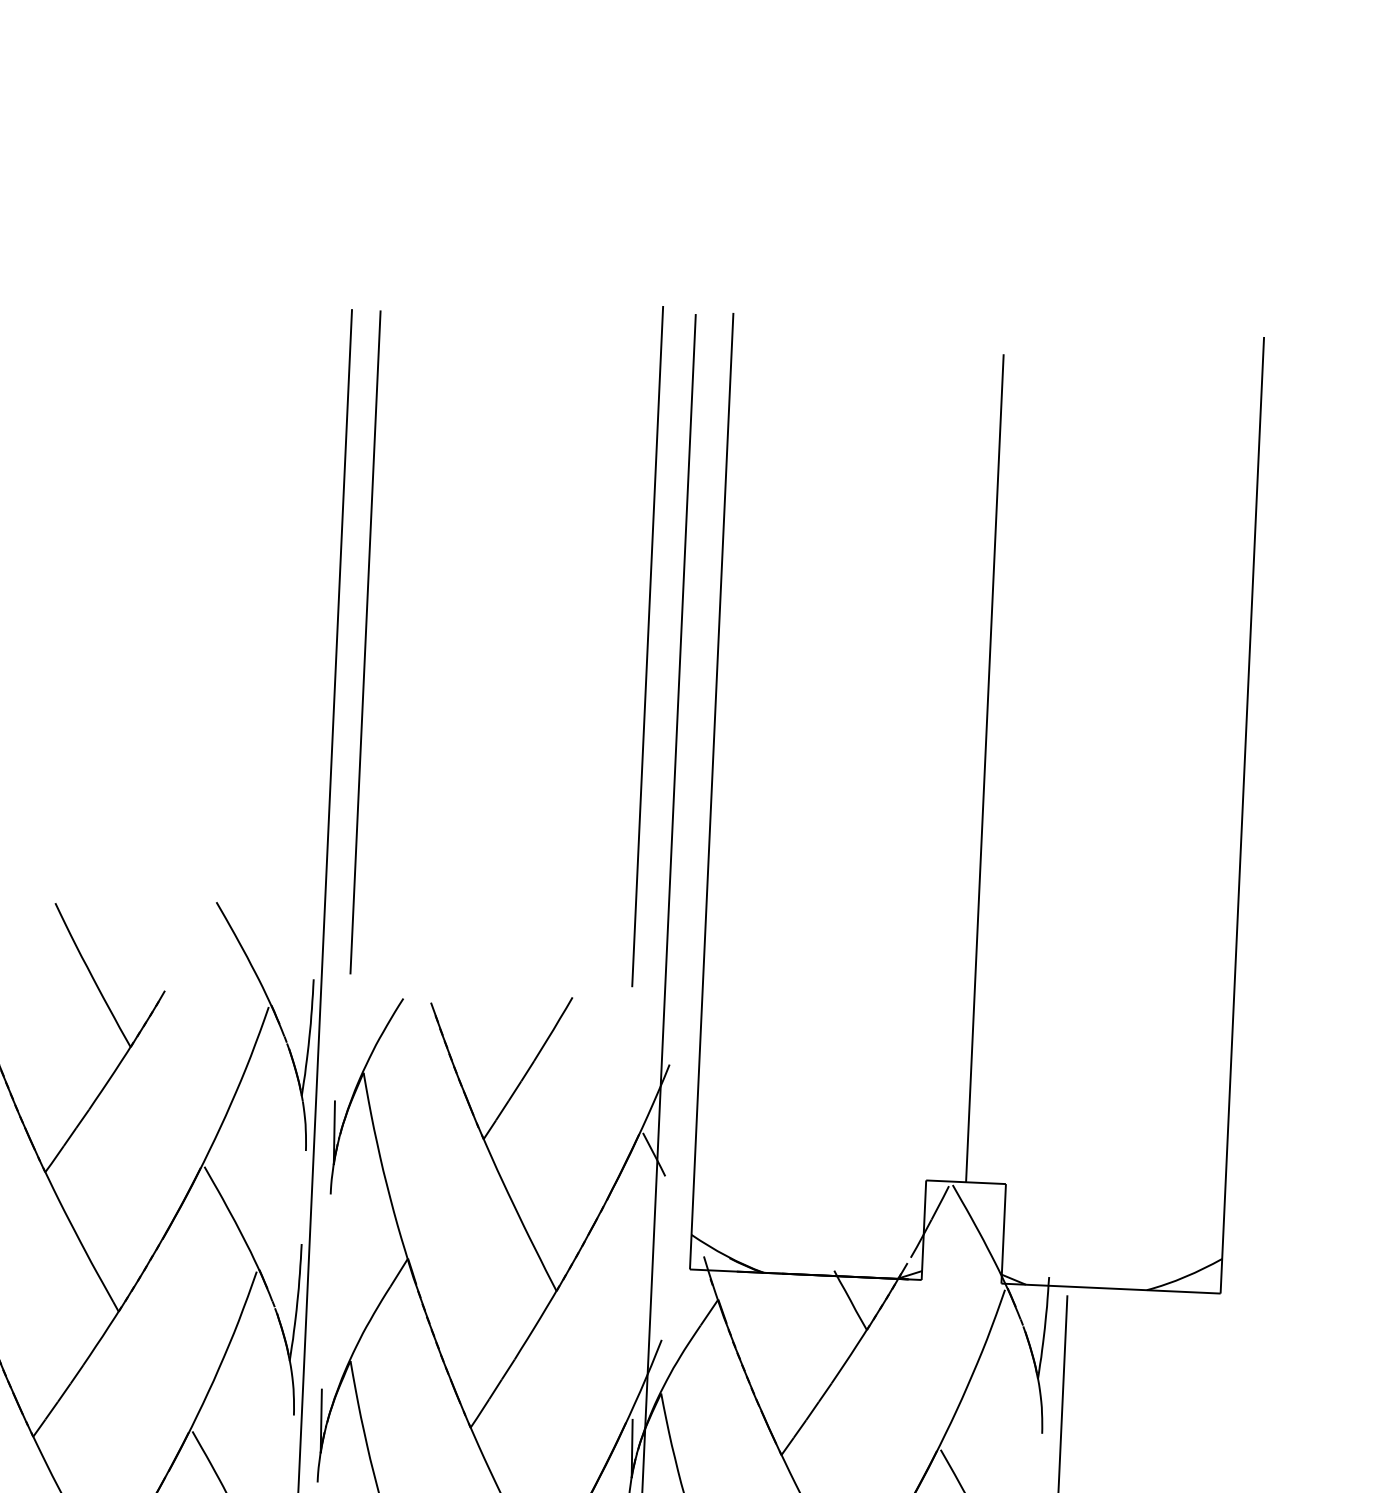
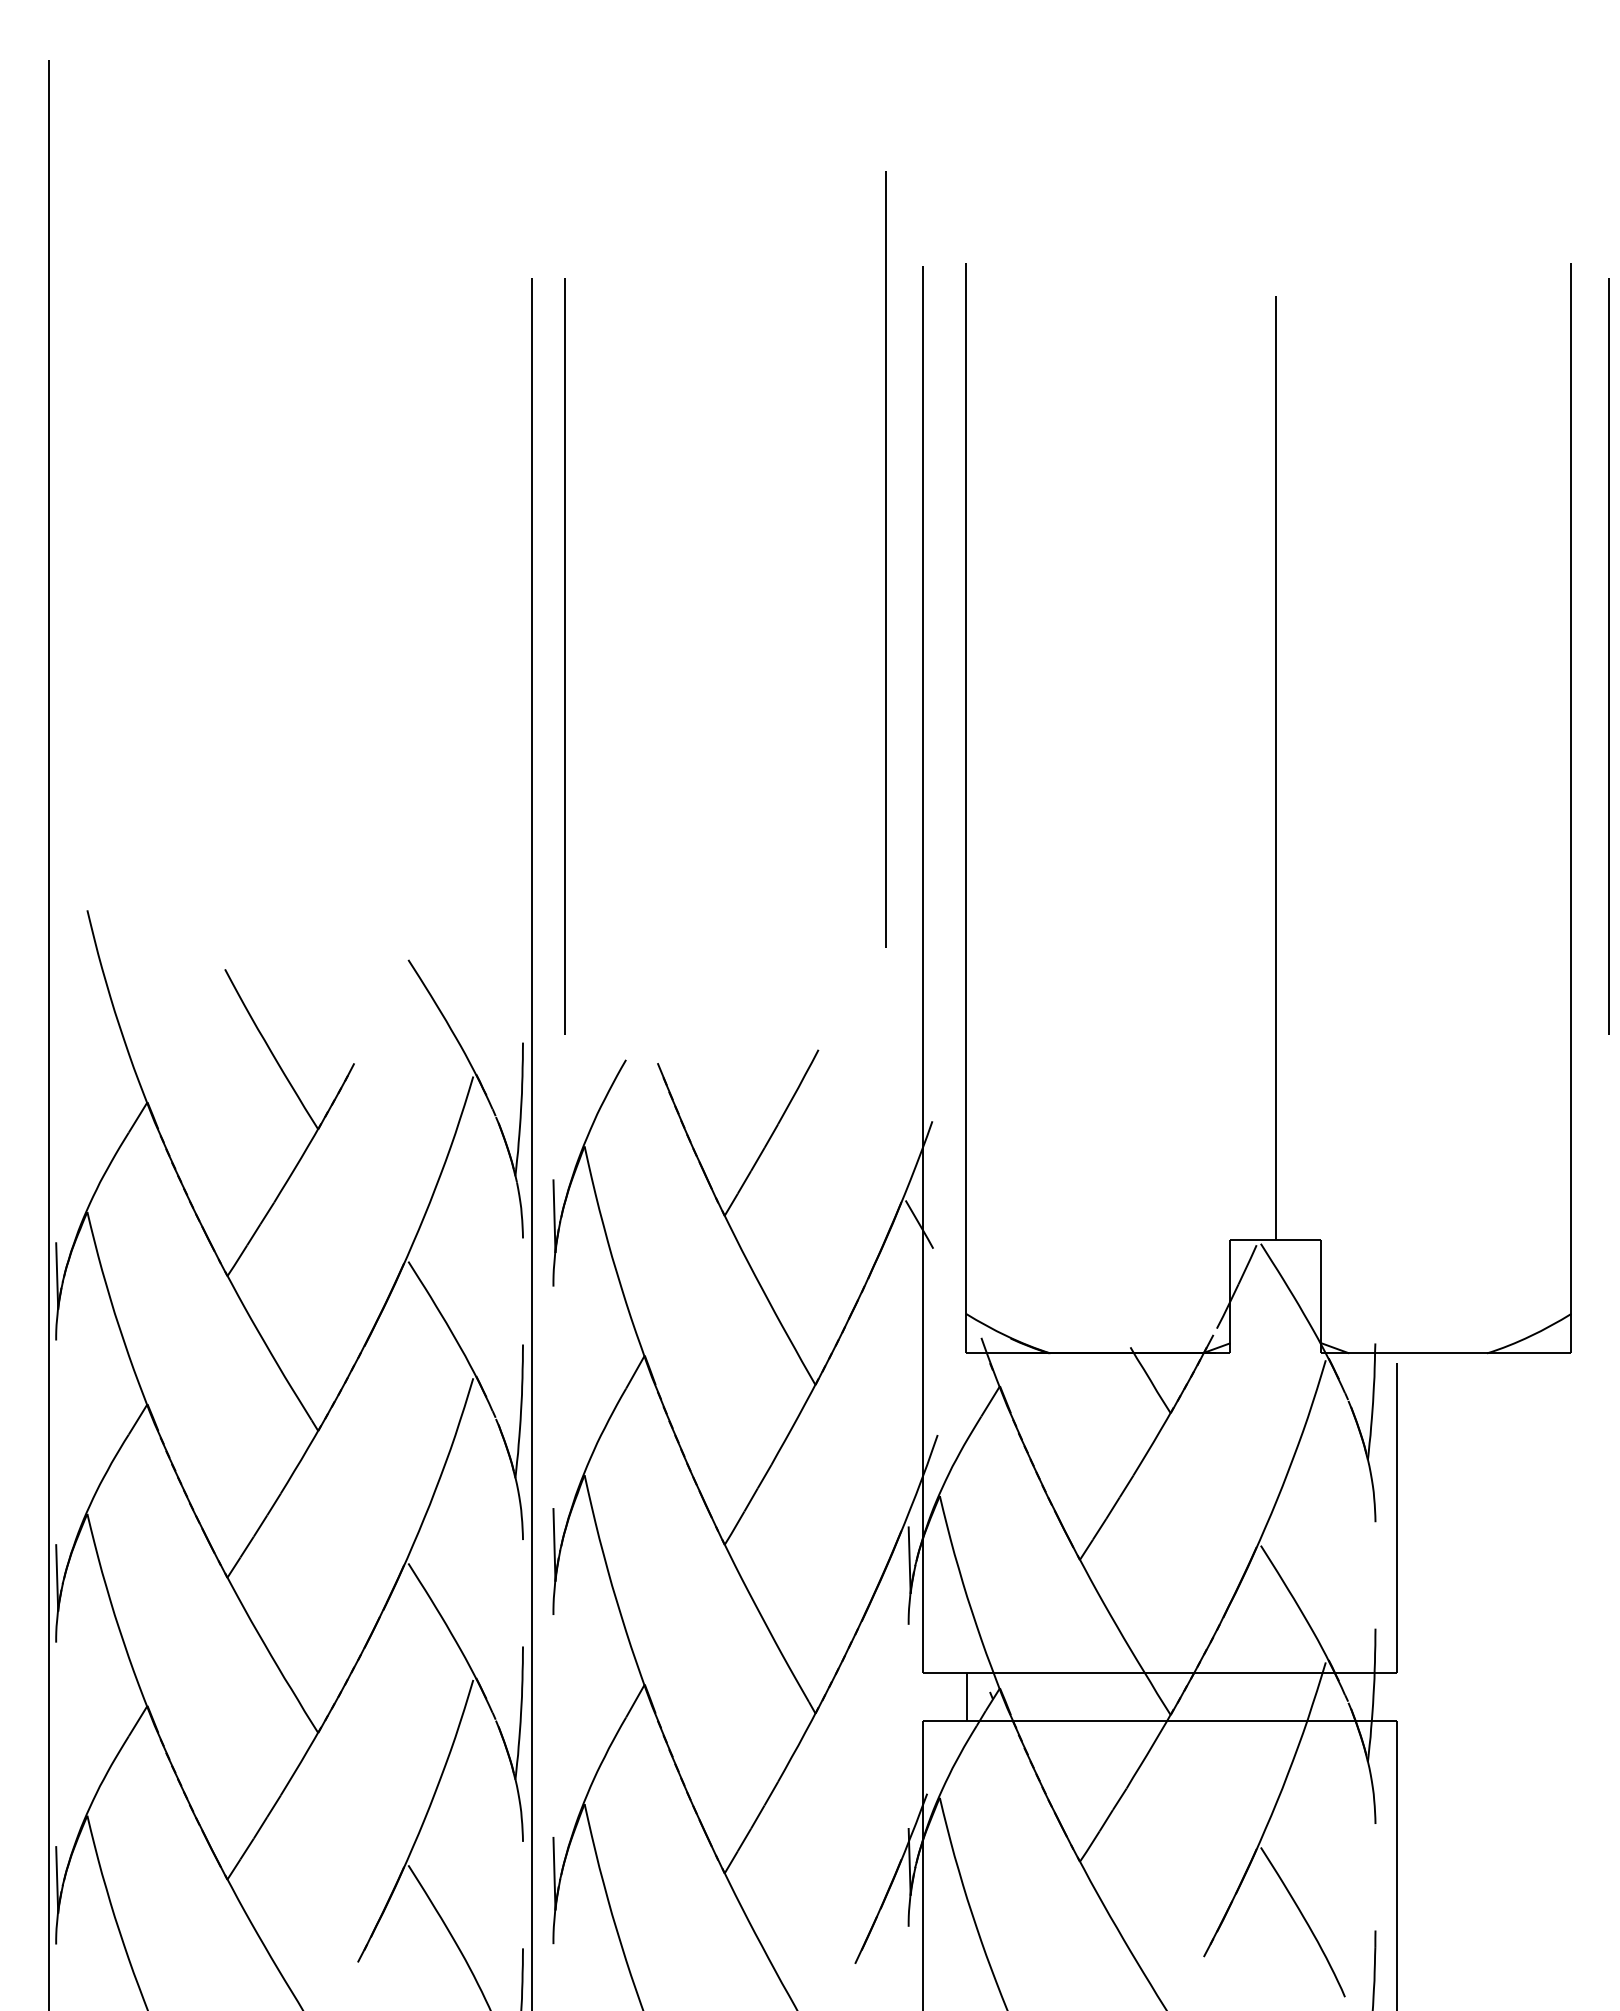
line: (647, 646) -> (885, 559), moved
line: (1280, 683) -> (1608, 656), added

